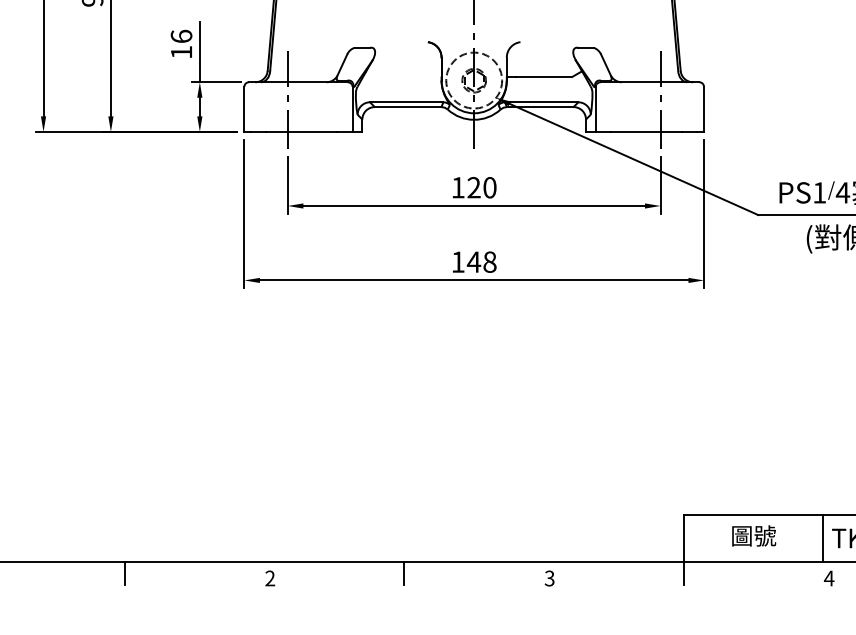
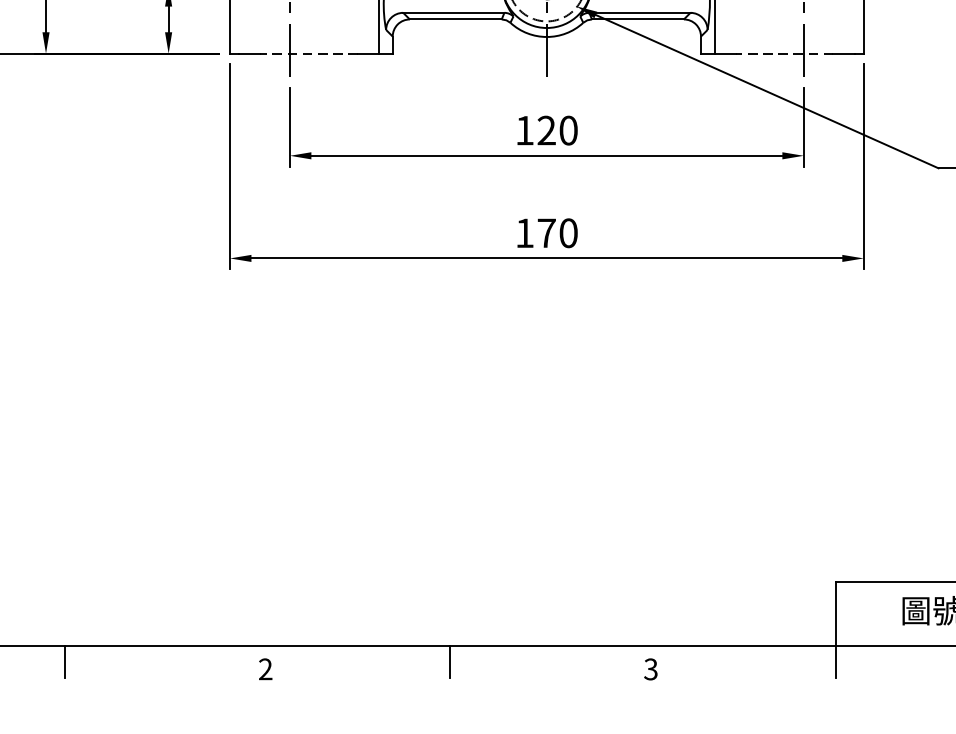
line: (301, 131) -> (308, 53), solid -> dashed
line: (646, 131) -> (784, 53), solid -> dashed
text: (481, 261) -> (556, 232), 148 -> 170

